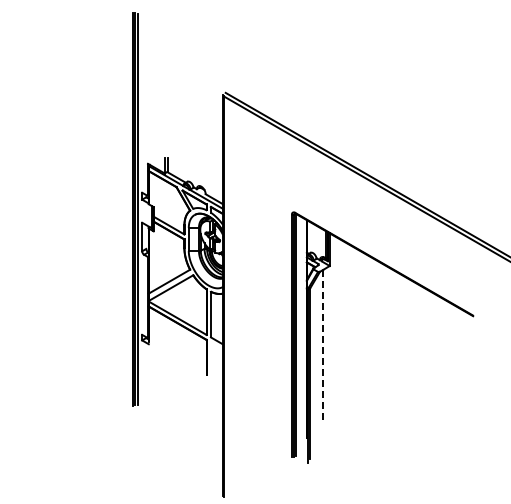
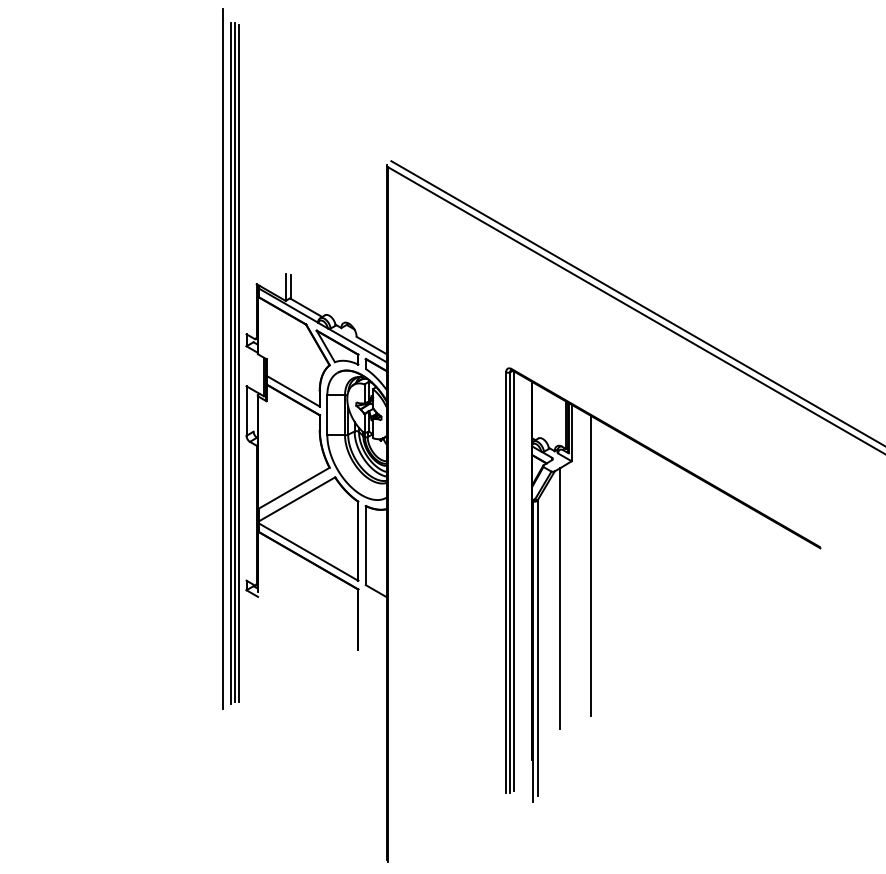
line: (128, 206) -> (222, 358), added
line: (341, 326) -> (592, 566), added
line: (323, 344) -> (560, 597), dashed -> solid

